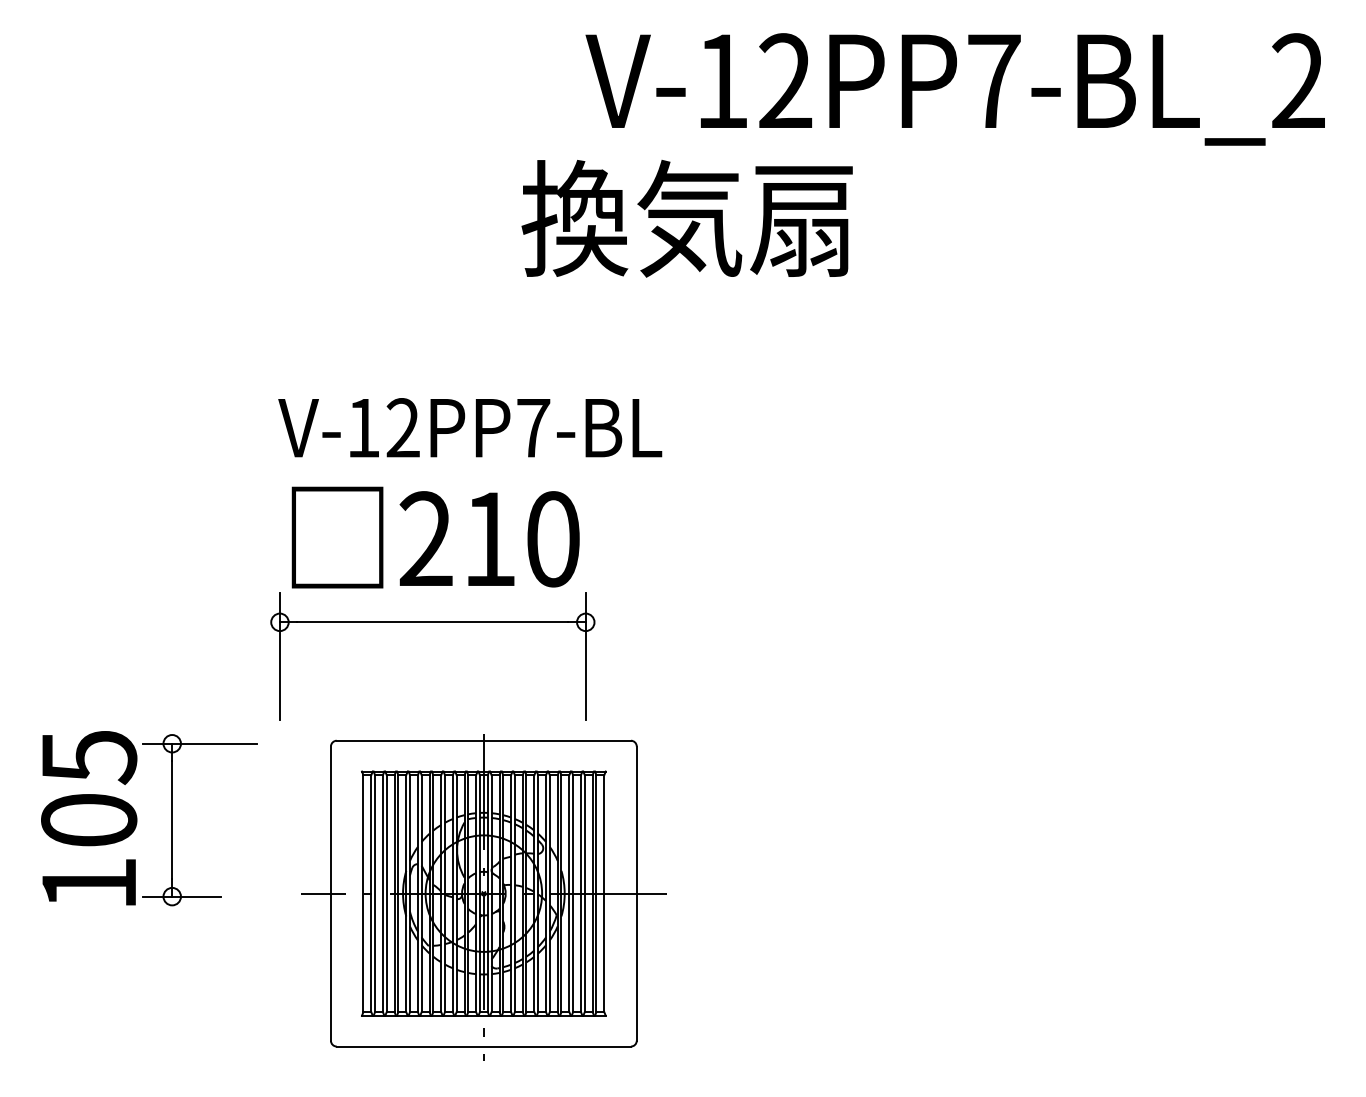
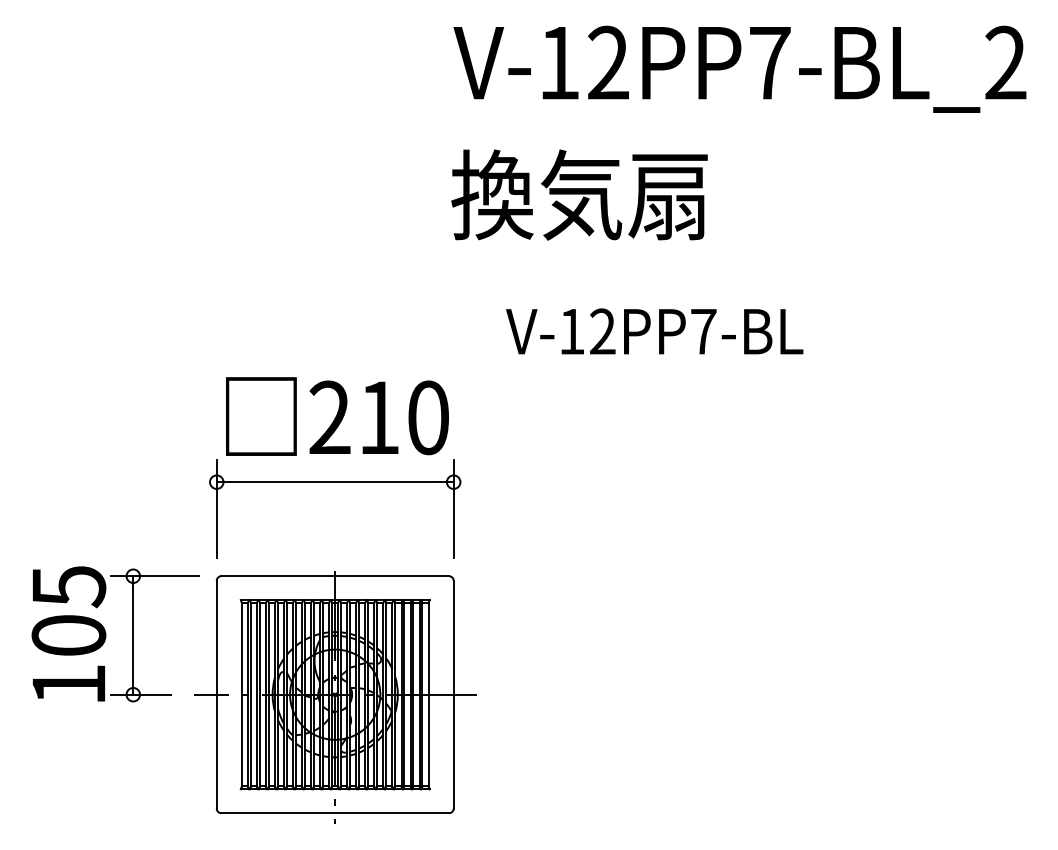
text: (686, 218) -> (578, 194), moved
text: (470, 427) -> (654, 331), moved
part: (483, 897) -> (334, 697), moved

